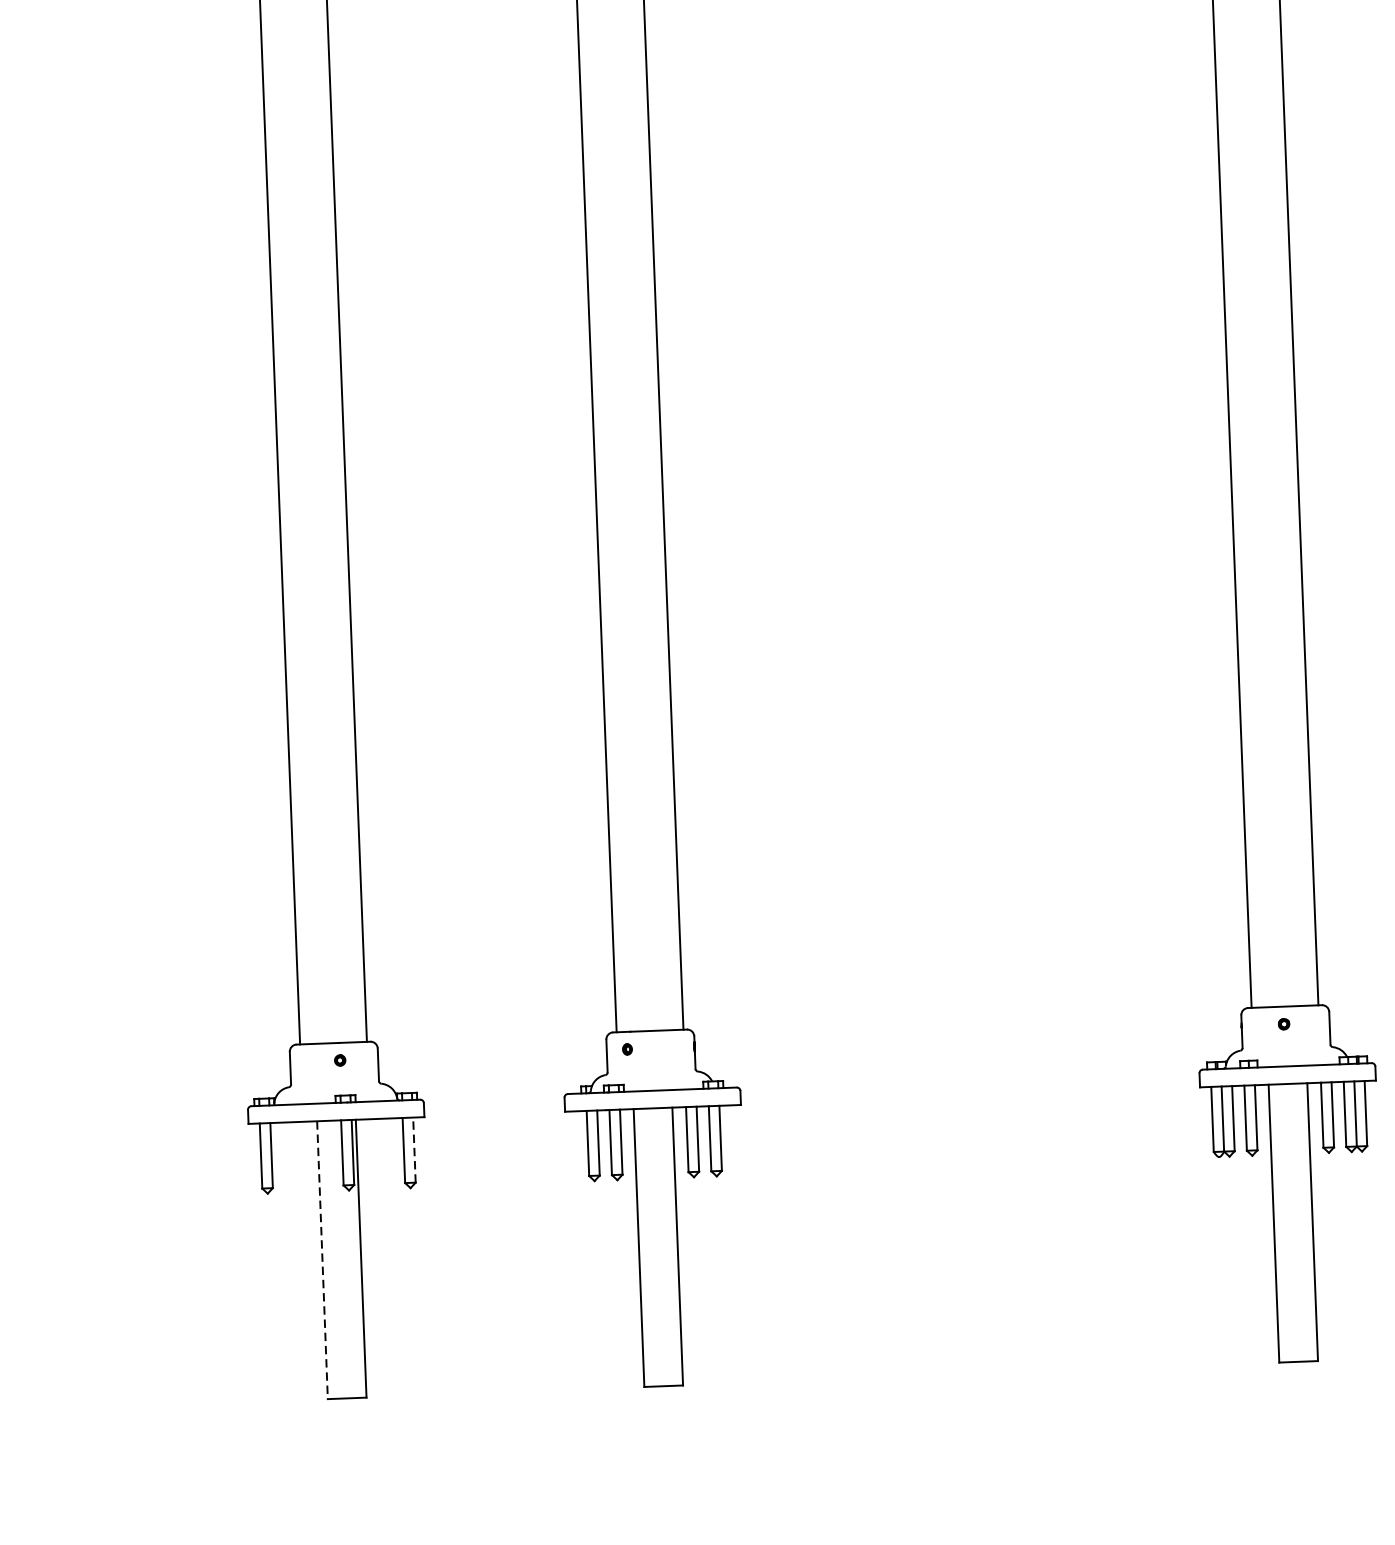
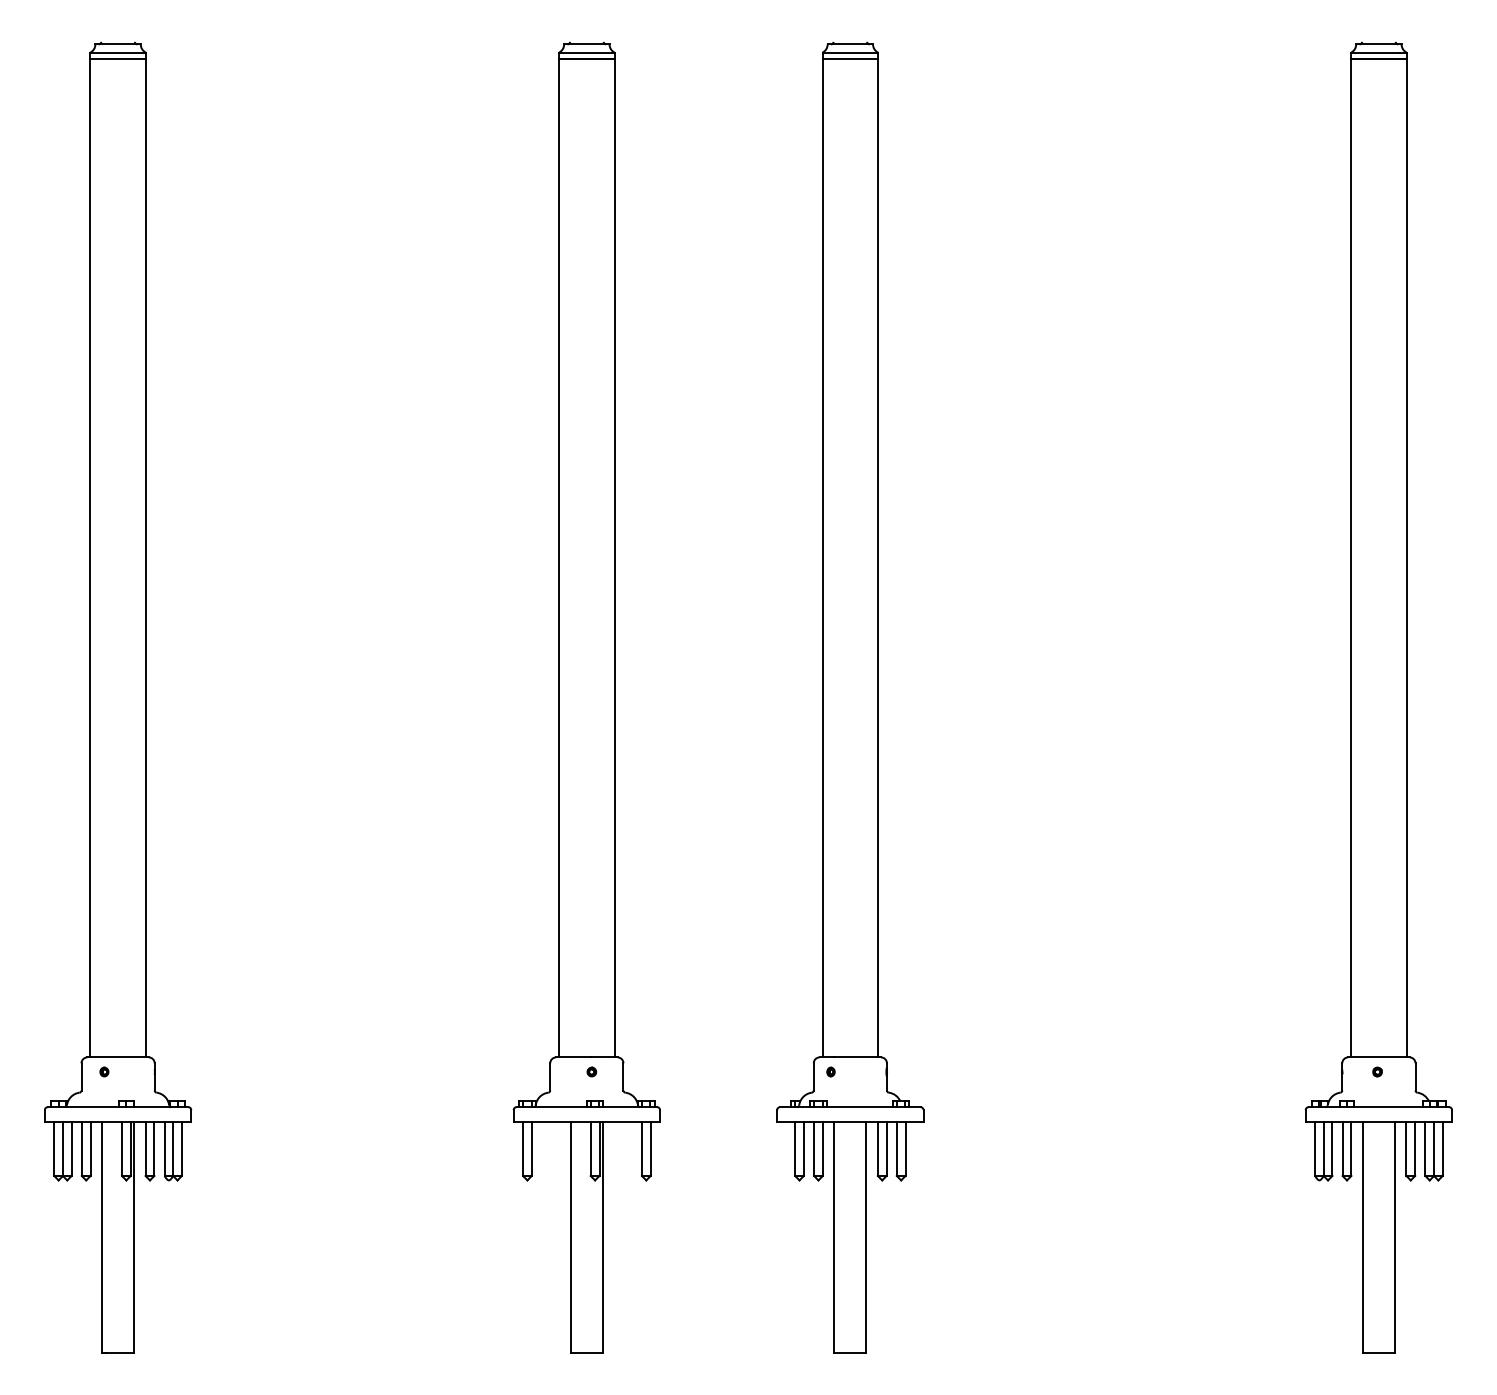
line: (414, 1149) -> (650, 1148), dashed -> solid
line: (322, 1260) -> (570, 1237), dashed -> solid

